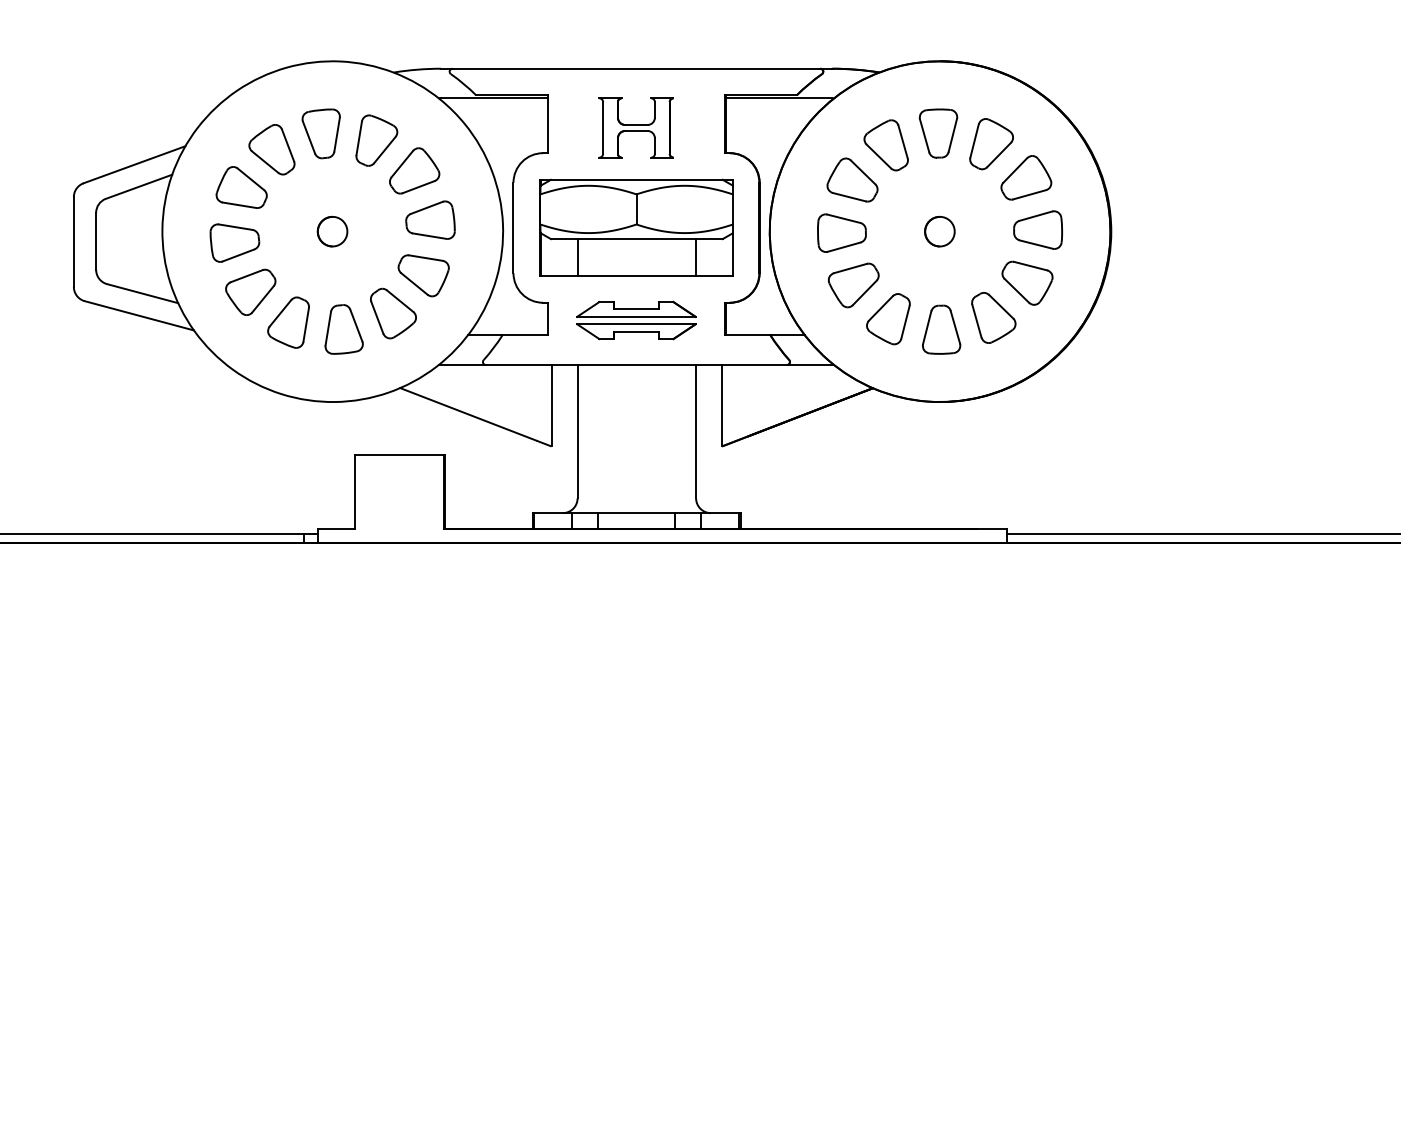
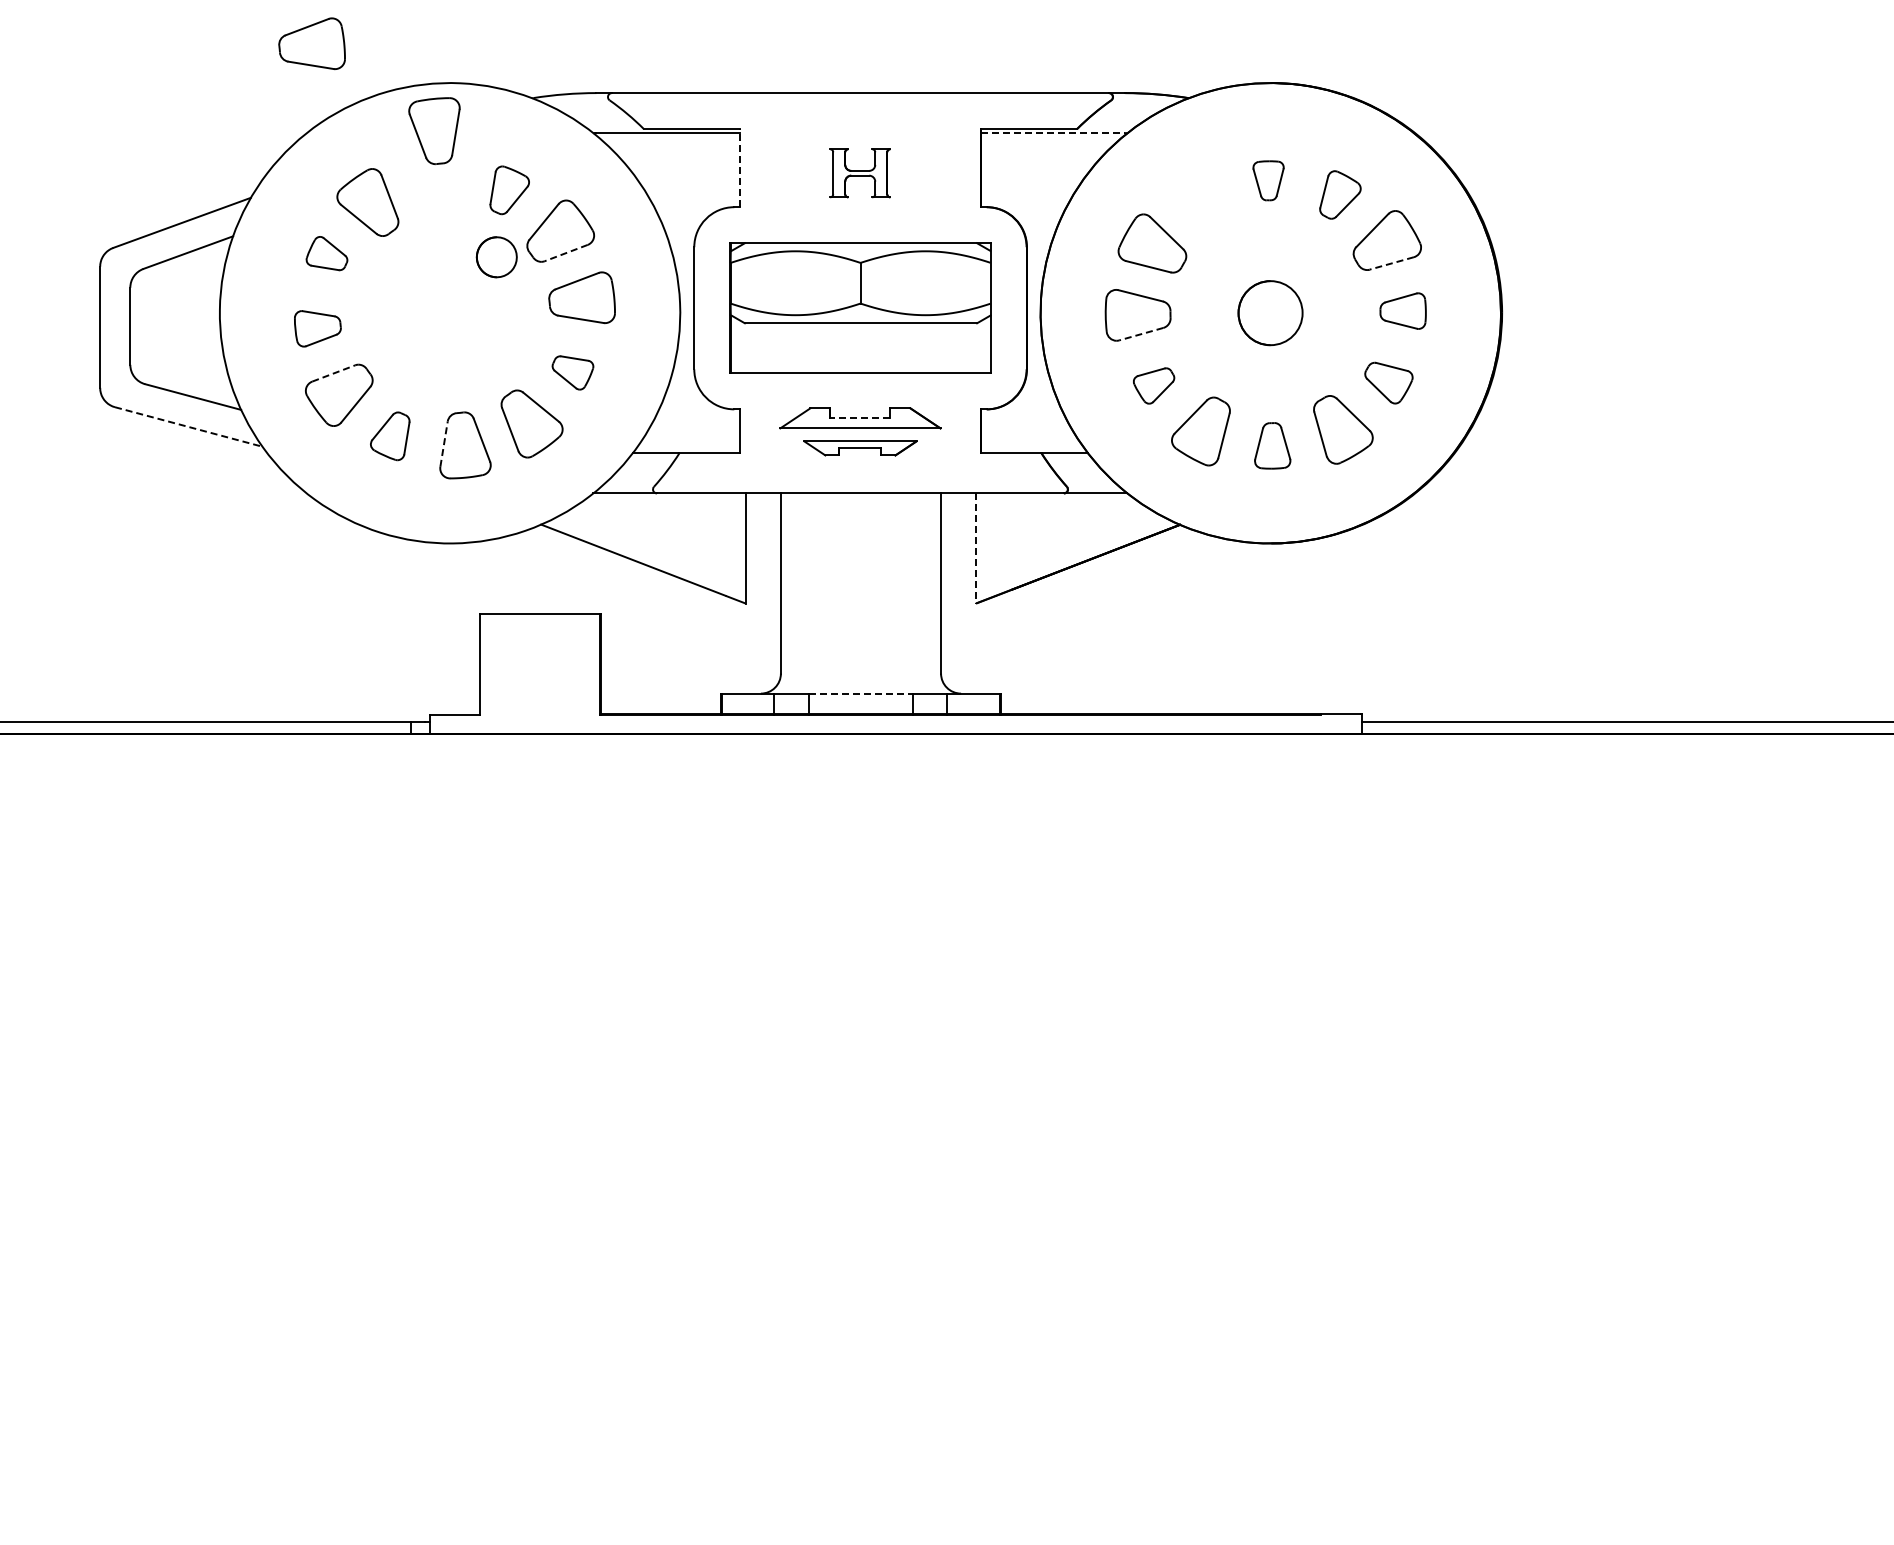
part: (230, 32) -> (311, 43), added
line: (779, 98) -> (1053, 133), solid -> dashed
line: (547, 123) -> (740, 167), solid -> dashed
part: (635, 128) -> (859, 173), size x0.6
part: (938, 133) -> (1268, 180), size x0.6
part: (321, 134) -> (434, 131), moved
part: (376, 140) -> (509, 190), size x0.7
part: (991, 143) -> (1340, 194), size x0.7
part: (885, 145) -> (1197, 196), removed
part: (241, 187) -> (326, 253), size x0.6
line: (418, 187) -> (566, 253), solid -> dashed
line: (1029, 194) -> (1391, 263), solid -> dashed
part: (1037, 229) -> (1402, 310), size x0.7
part: (332, 231) -> (496, 257), moved
circle: (939, 231) -> (1270, 313), size x1.6
part: (234, 242) -> (317, 328), size x0.7
line: (844, 247) -> (1141, 334), solid -> dashed
line: (577, 257) -> (780, 348), removed
line: (696, 257) -> (941, 348), removed
part: (423, 275) -> (572, 372), size x0.6
line: (246, 276) -> (333, 373), solid -> dashed
part: (1027, 283) -> (1388, 383), size x0.7
part: (853, 285) -> (1153, 385), size x0.6
line: (635, 309) -> (859, 418), solid -> dashed
line: (139, 316) -> (189, 427), solid -> dashed
part: (287, 322) -> (389, 436), size x0.7
line: (328, 328) -> (444, 444), solid -> dashed
part: (941, 329) -> (1272, 445), size x0.7
part: (636, 331) -> (860, 448), size x0.7
line: (721, 405) -> (975, 548), solid -> dashed
line: (637, 513) -> (861, 693), solid -> dashed

